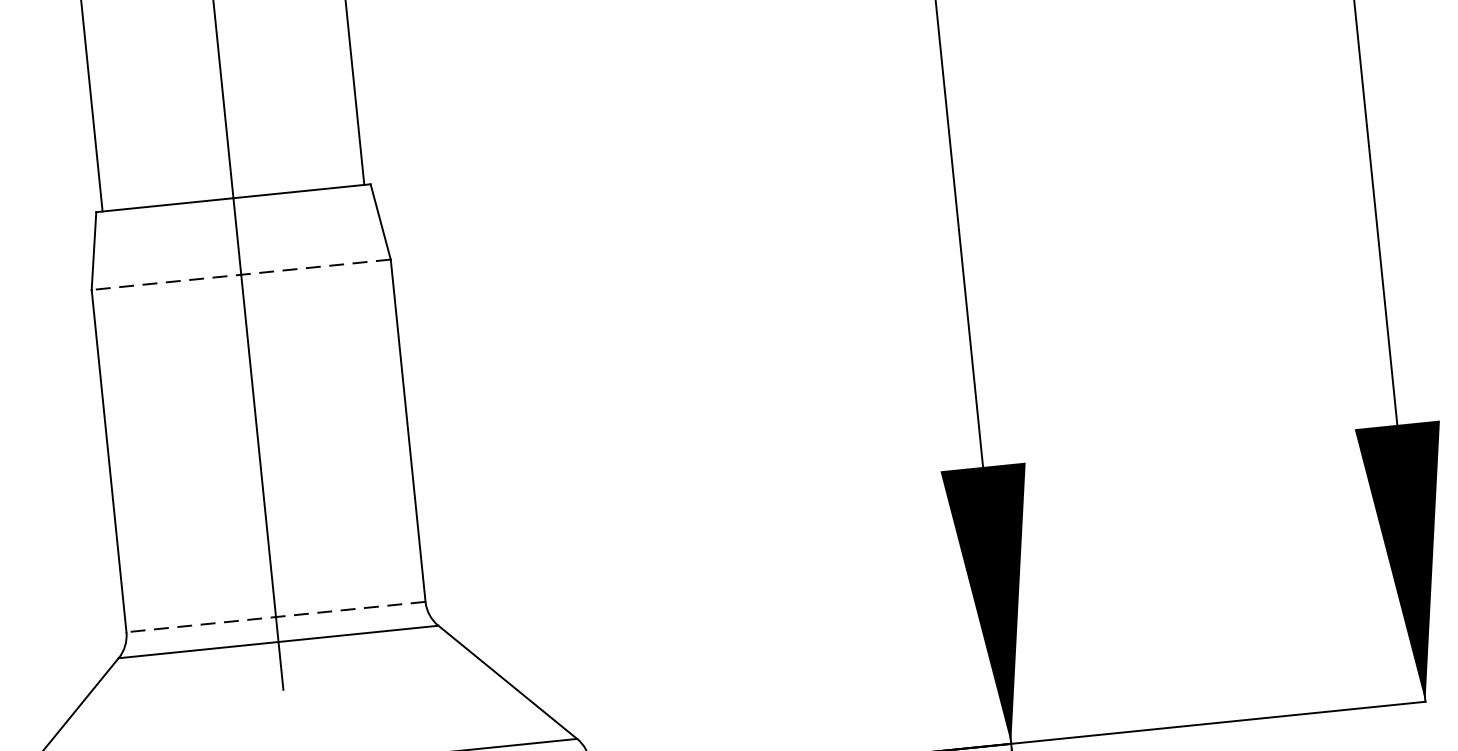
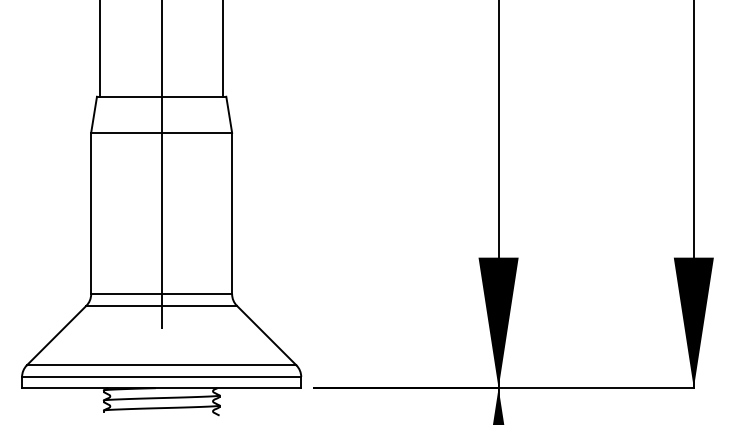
line: (240, 274) -> (161, 132), dashed -> solid
line: (275, 617) -> (161, 294), dashed -> solid

